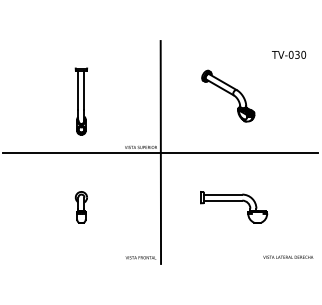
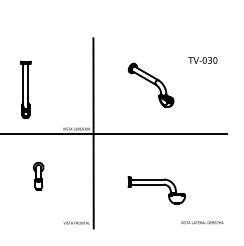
text: (289, 54) -> (203, 60), moved
part: (80, 207) -> (37, 176), moved
part: (234, 207) -> (157, 190), moved

